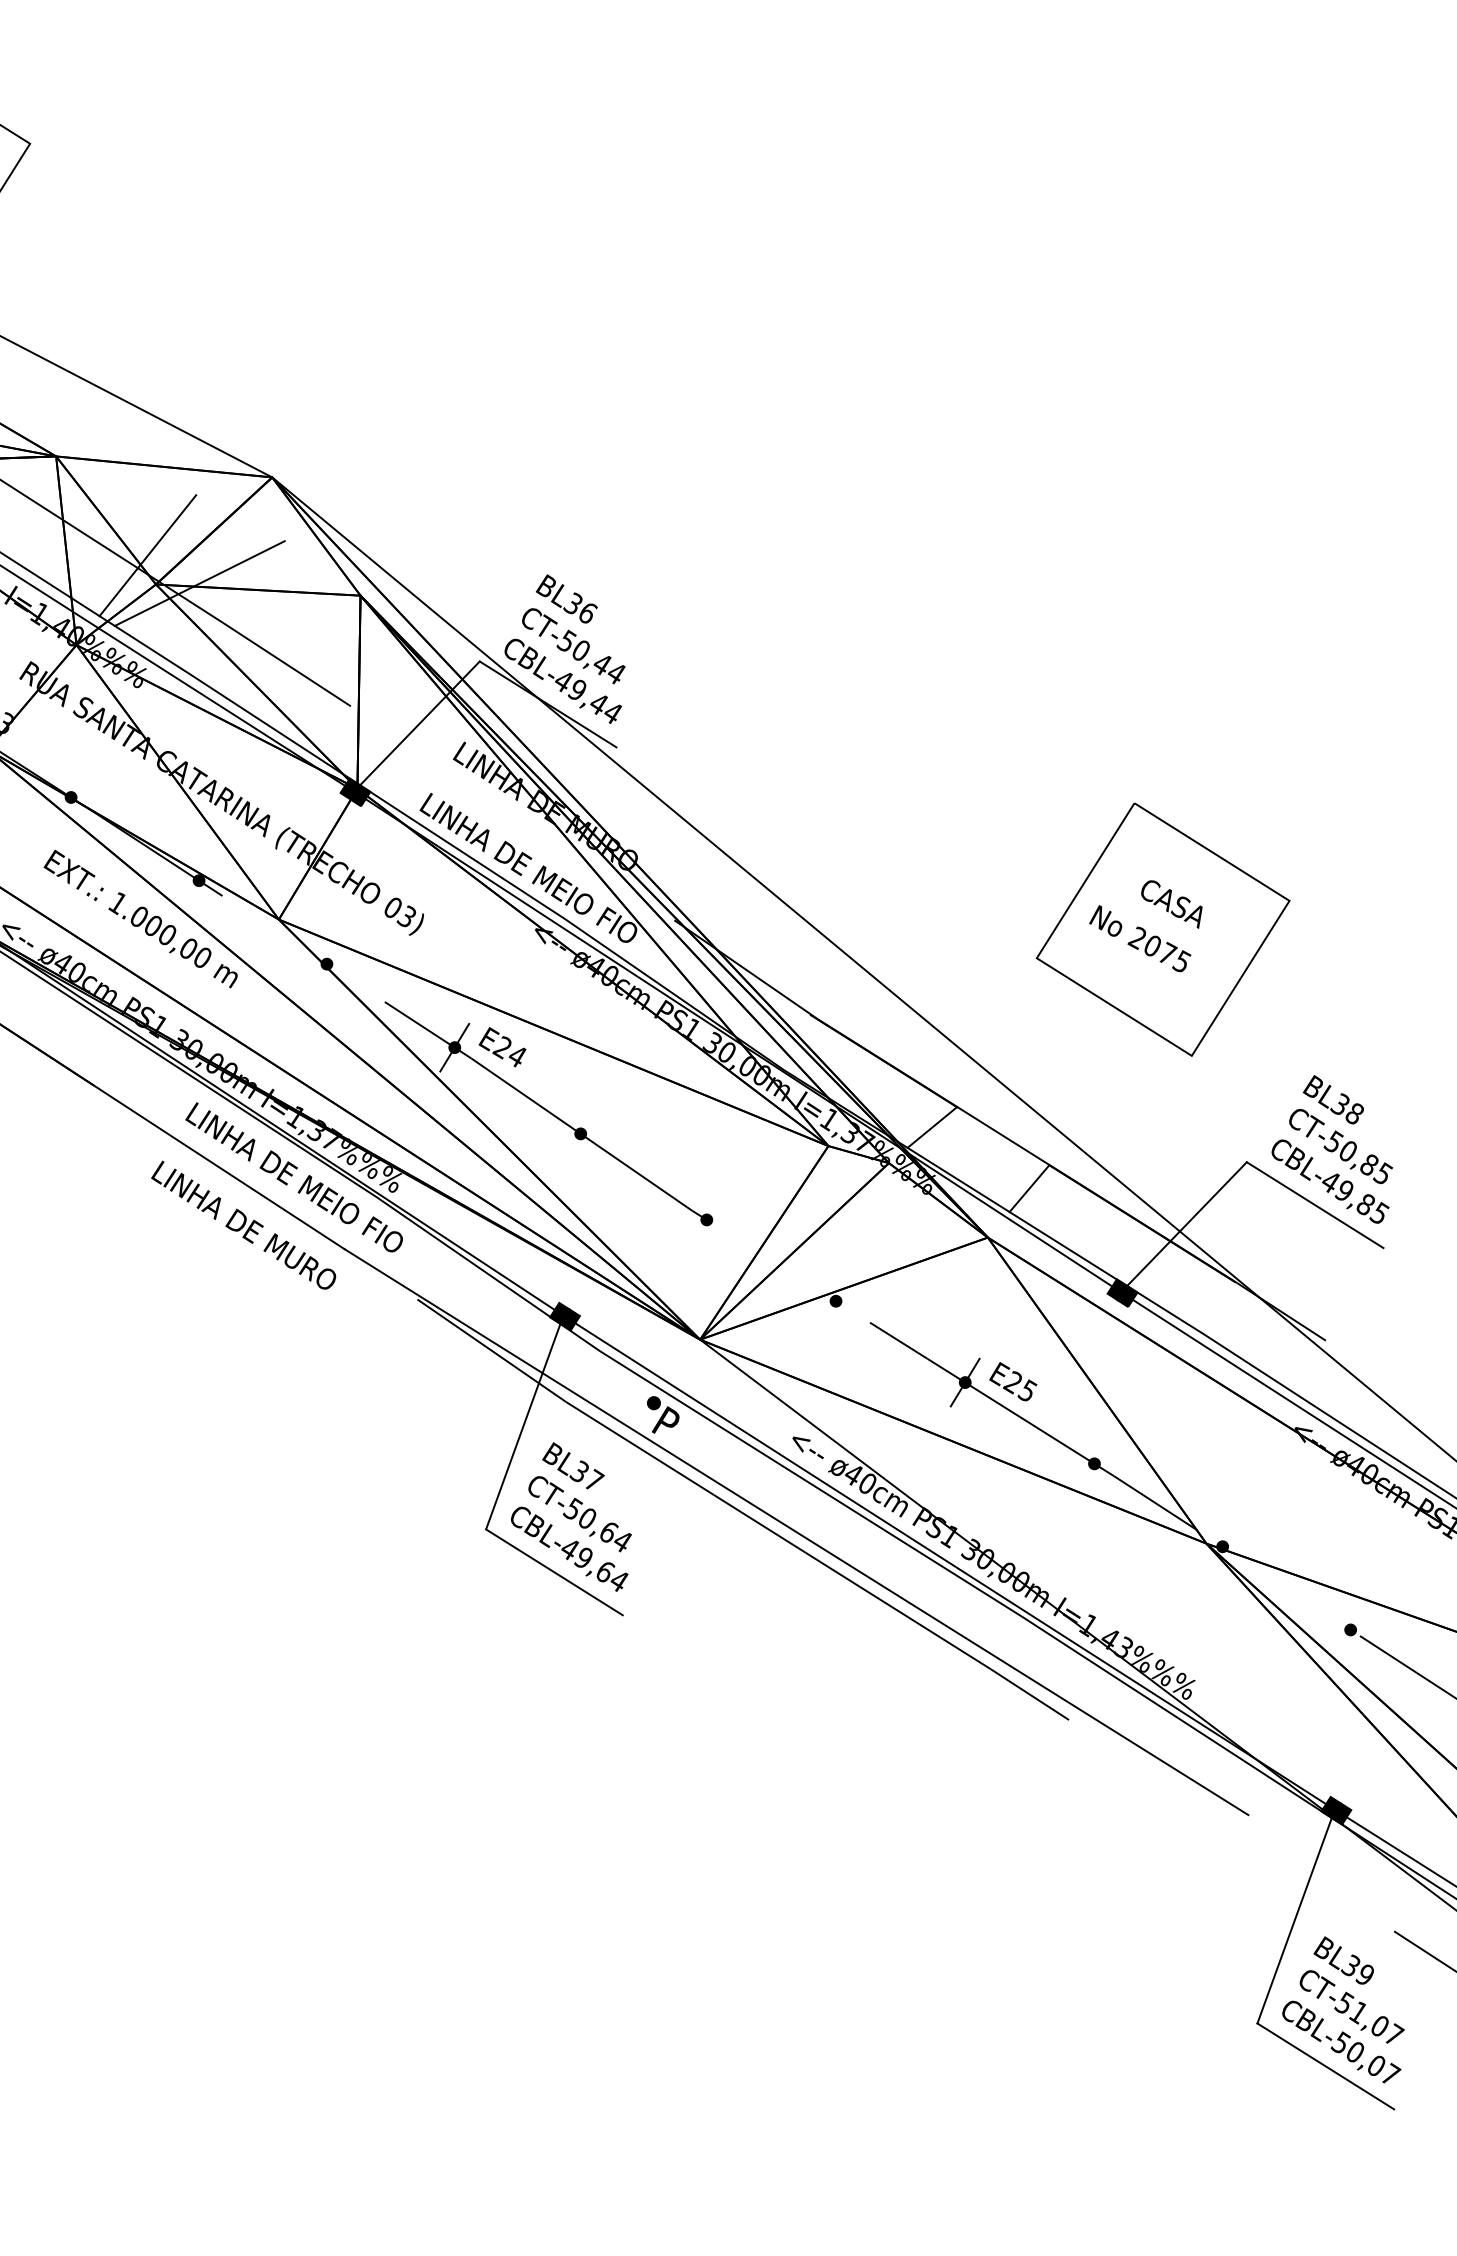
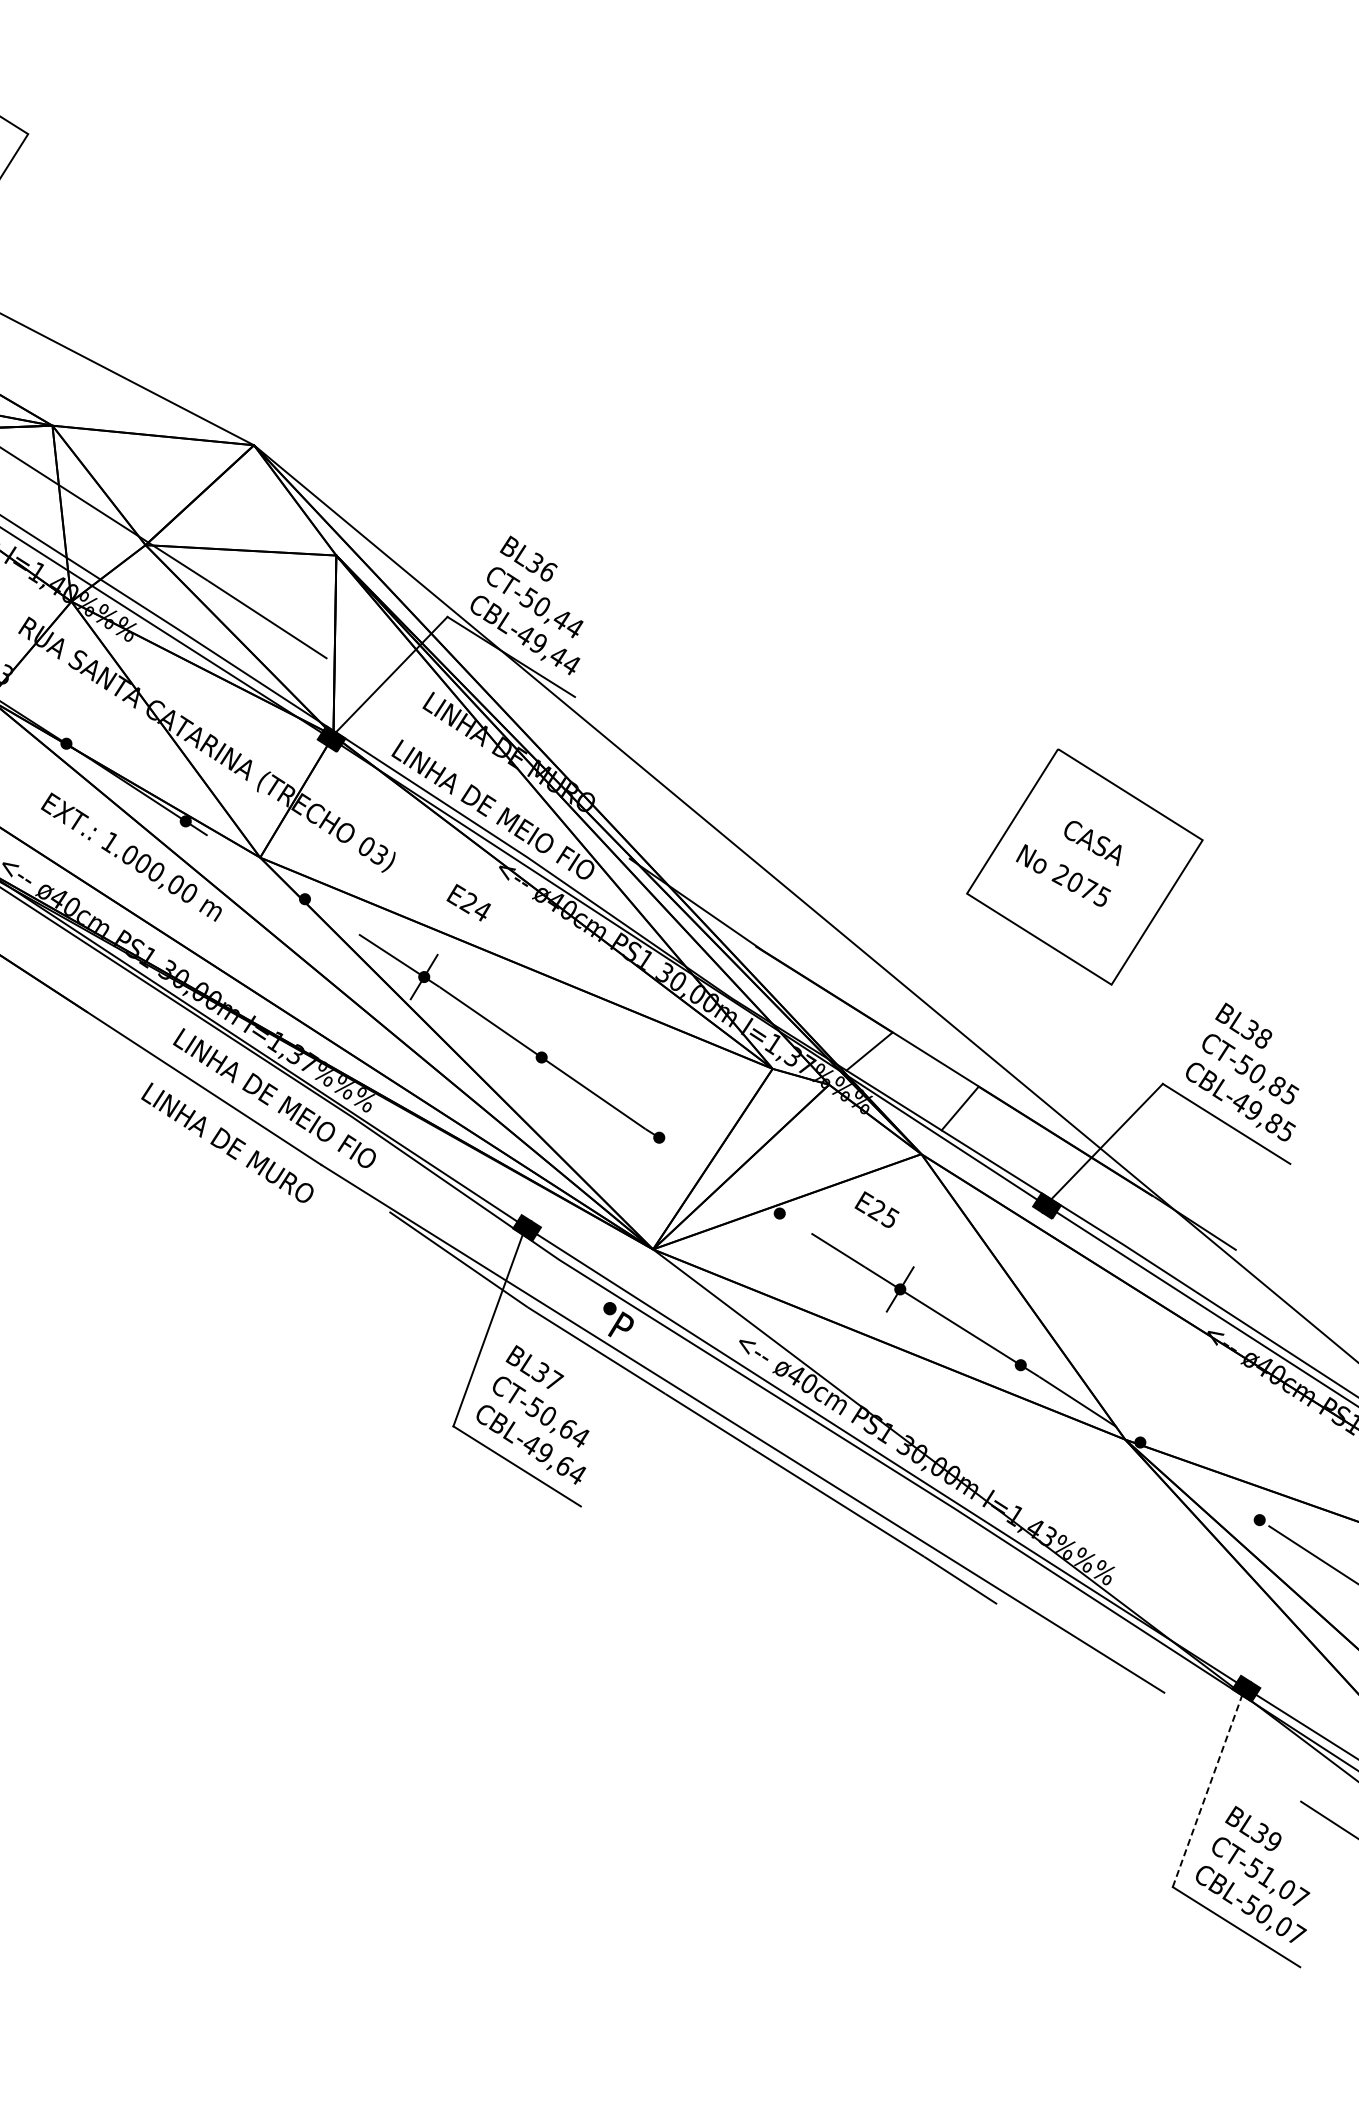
line: (148, 554) -> (138, 517), removed
line: (199, 582) -> (186, 543), removed
text: (502, 1047) -> (468, 902), moved
text: (1012, 1381) -> (876, 1209), moved
line: (1294, 1920) -> (1207, 1791), solid -> dashed

